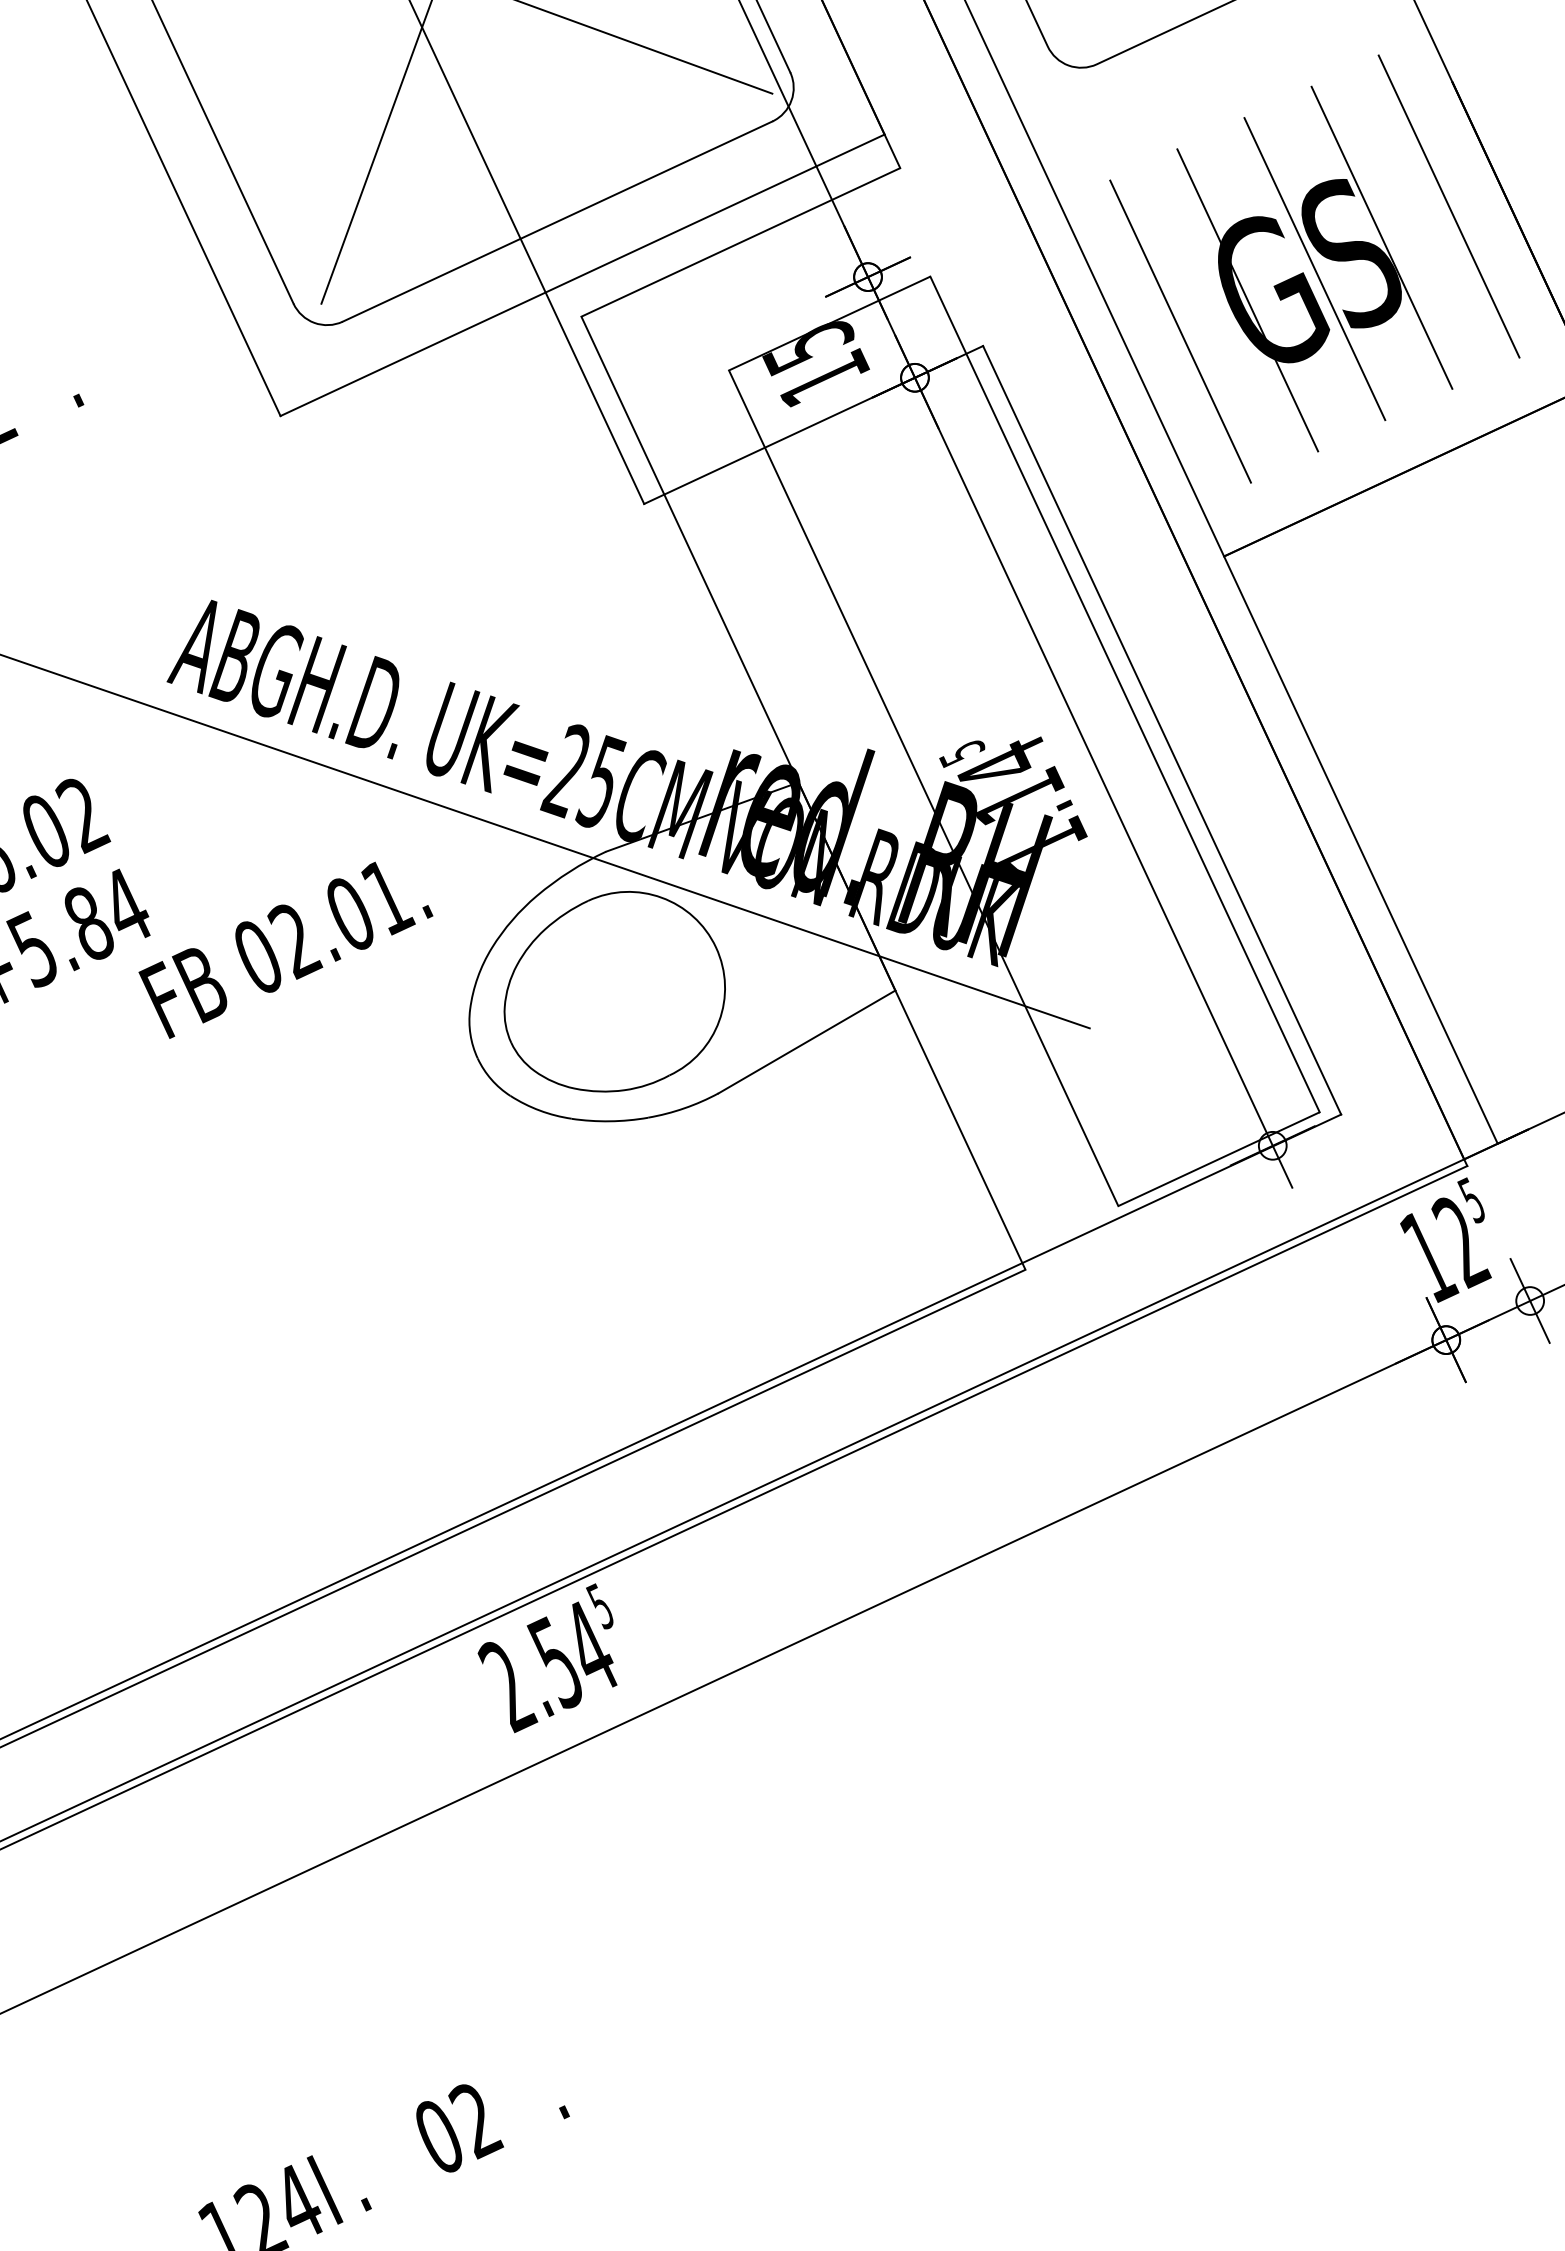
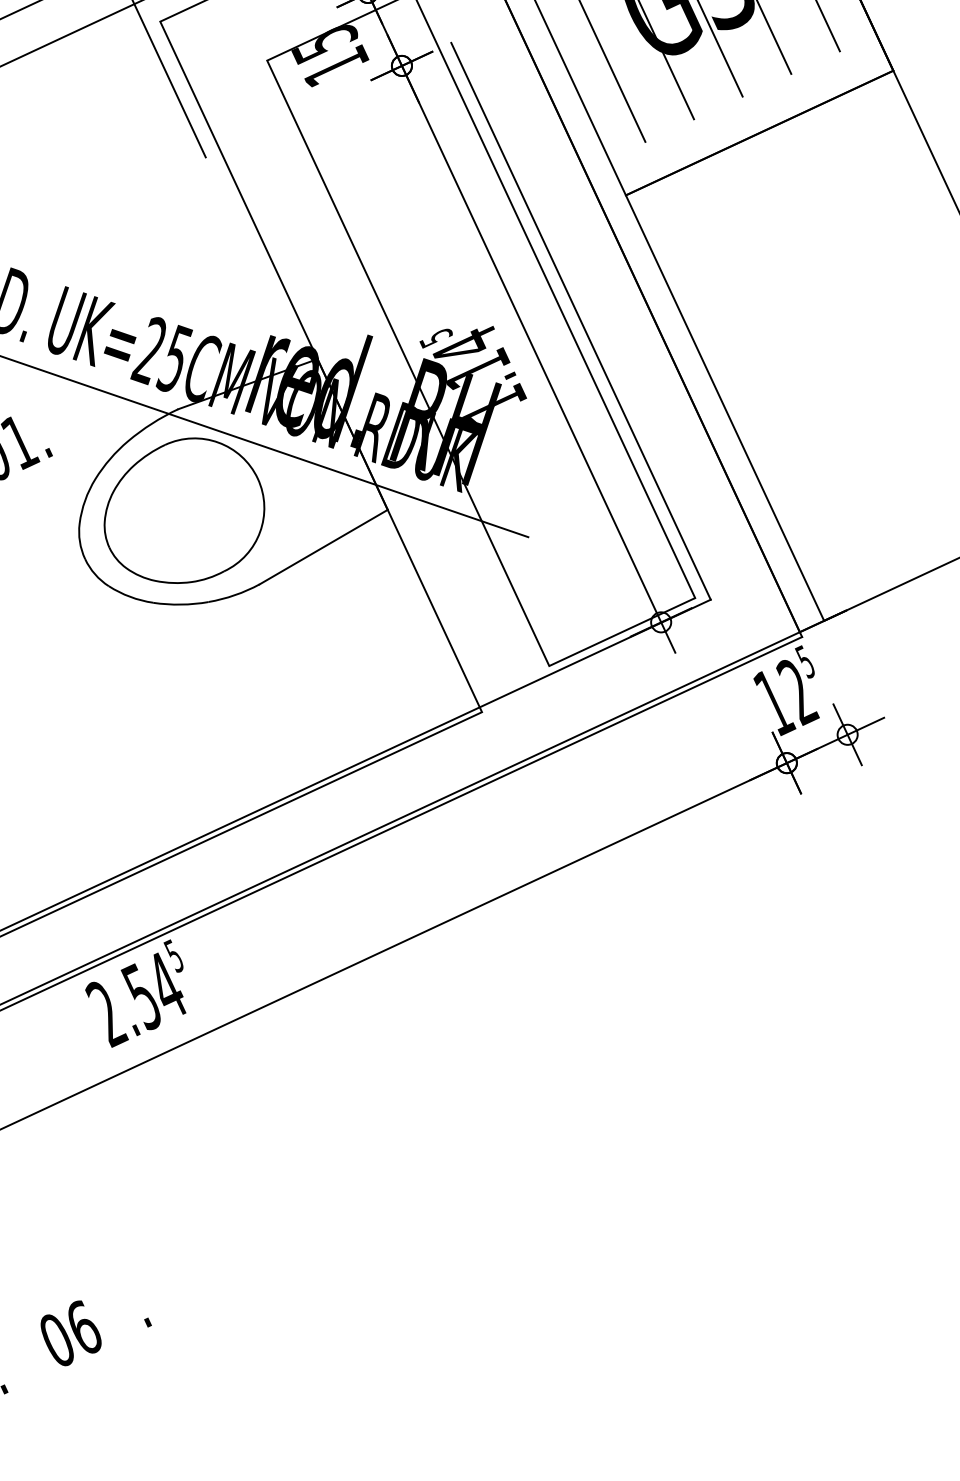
line: (813, 424) -> (328, 99), removed
text: (476, 2120) -> (84, 1328), 02 -> 06

